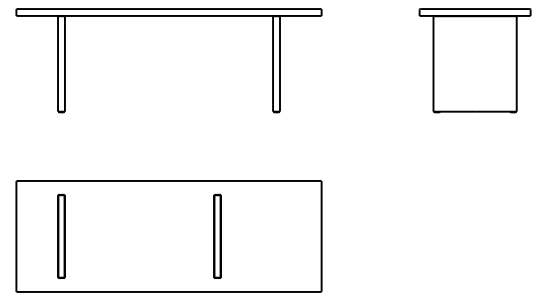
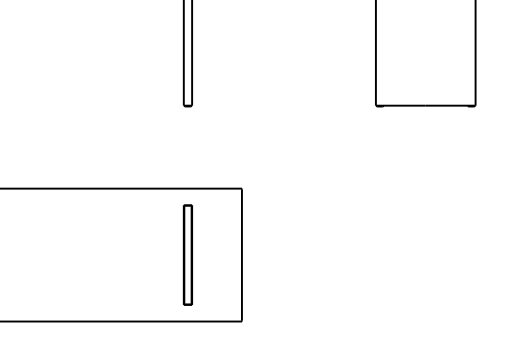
part: (217, 236) -> (187, 255), moved

